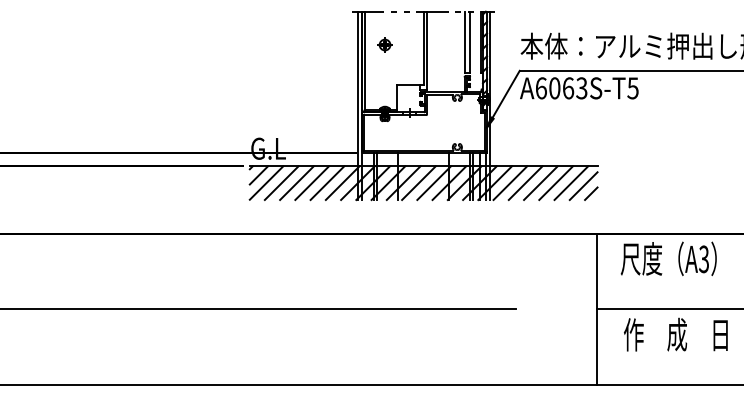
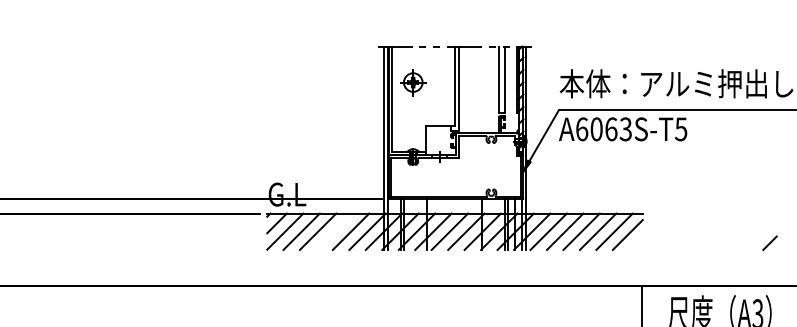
part: (384, 44) -> (412, 81), size x1.6
line: (312, 183) -> (334, 232), removed
line: (591, 193) -> (770, 242), moved

